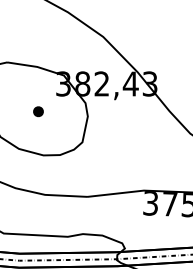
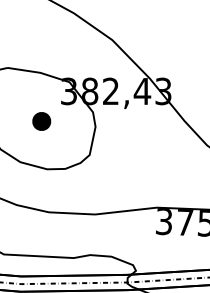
part: (38, 111) -> (41, 121), size x1.6

